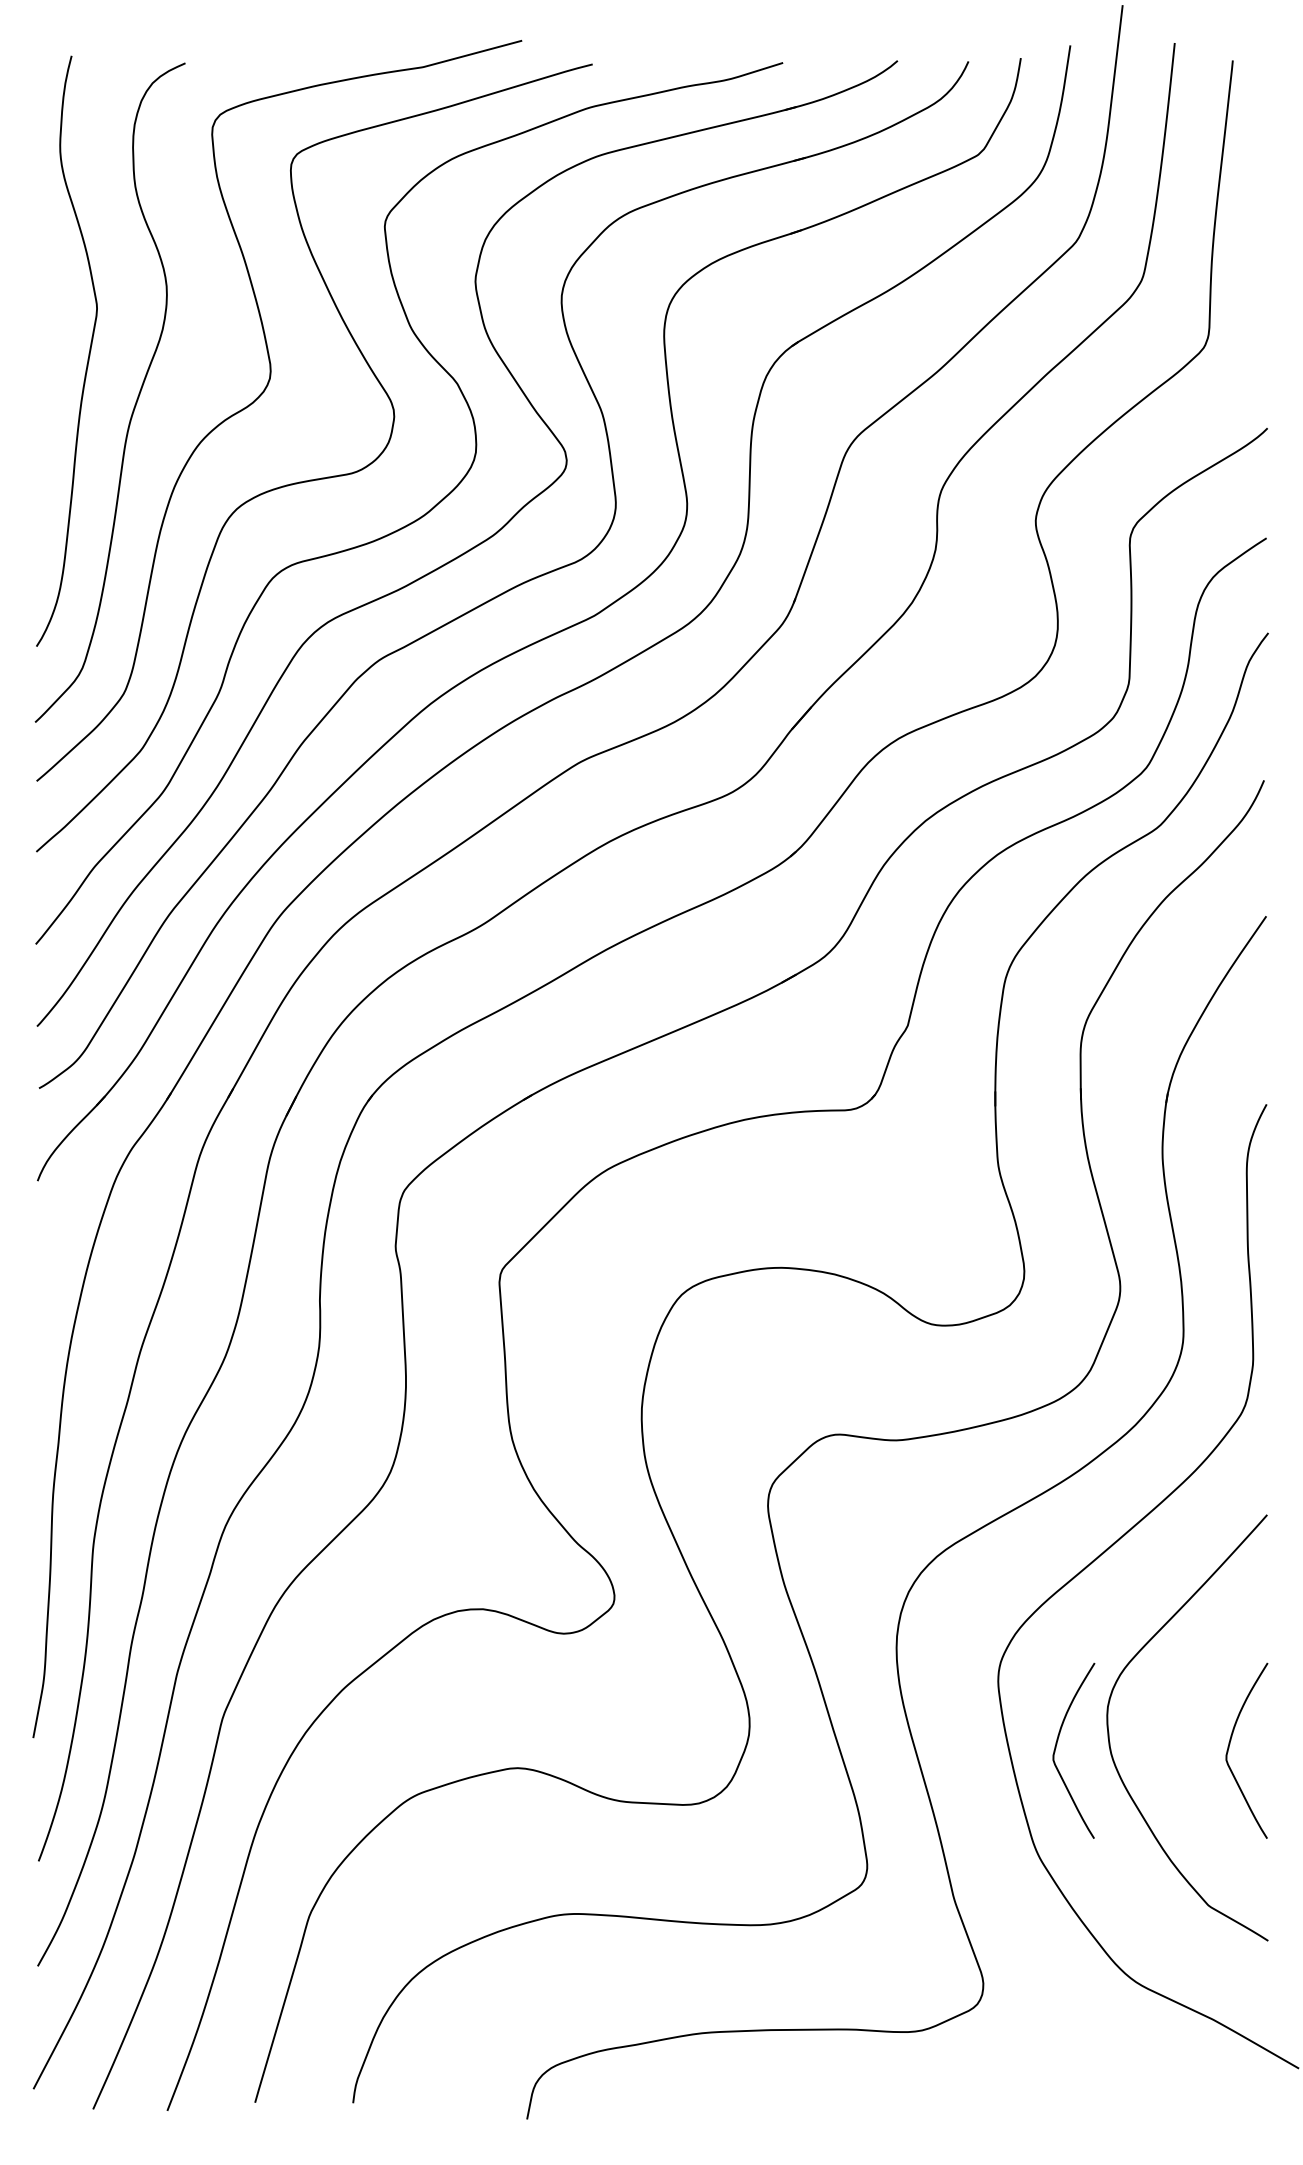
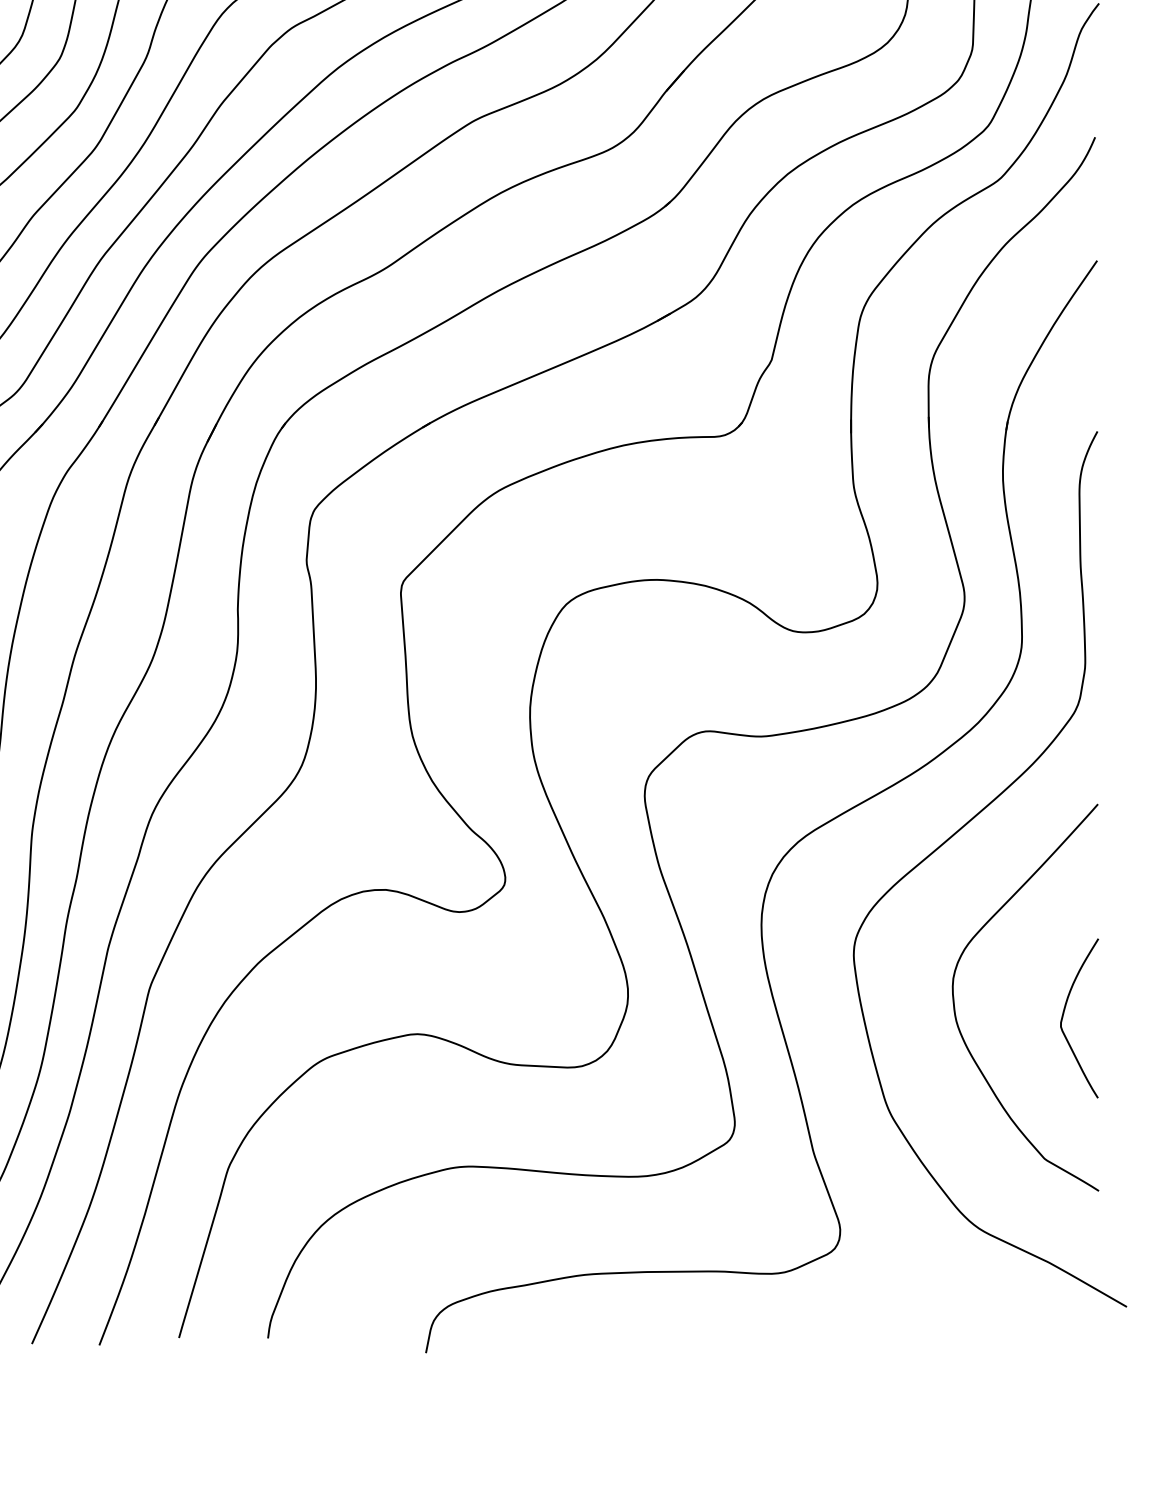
curve: (1057, 1744) -> (907, 1012), removed

